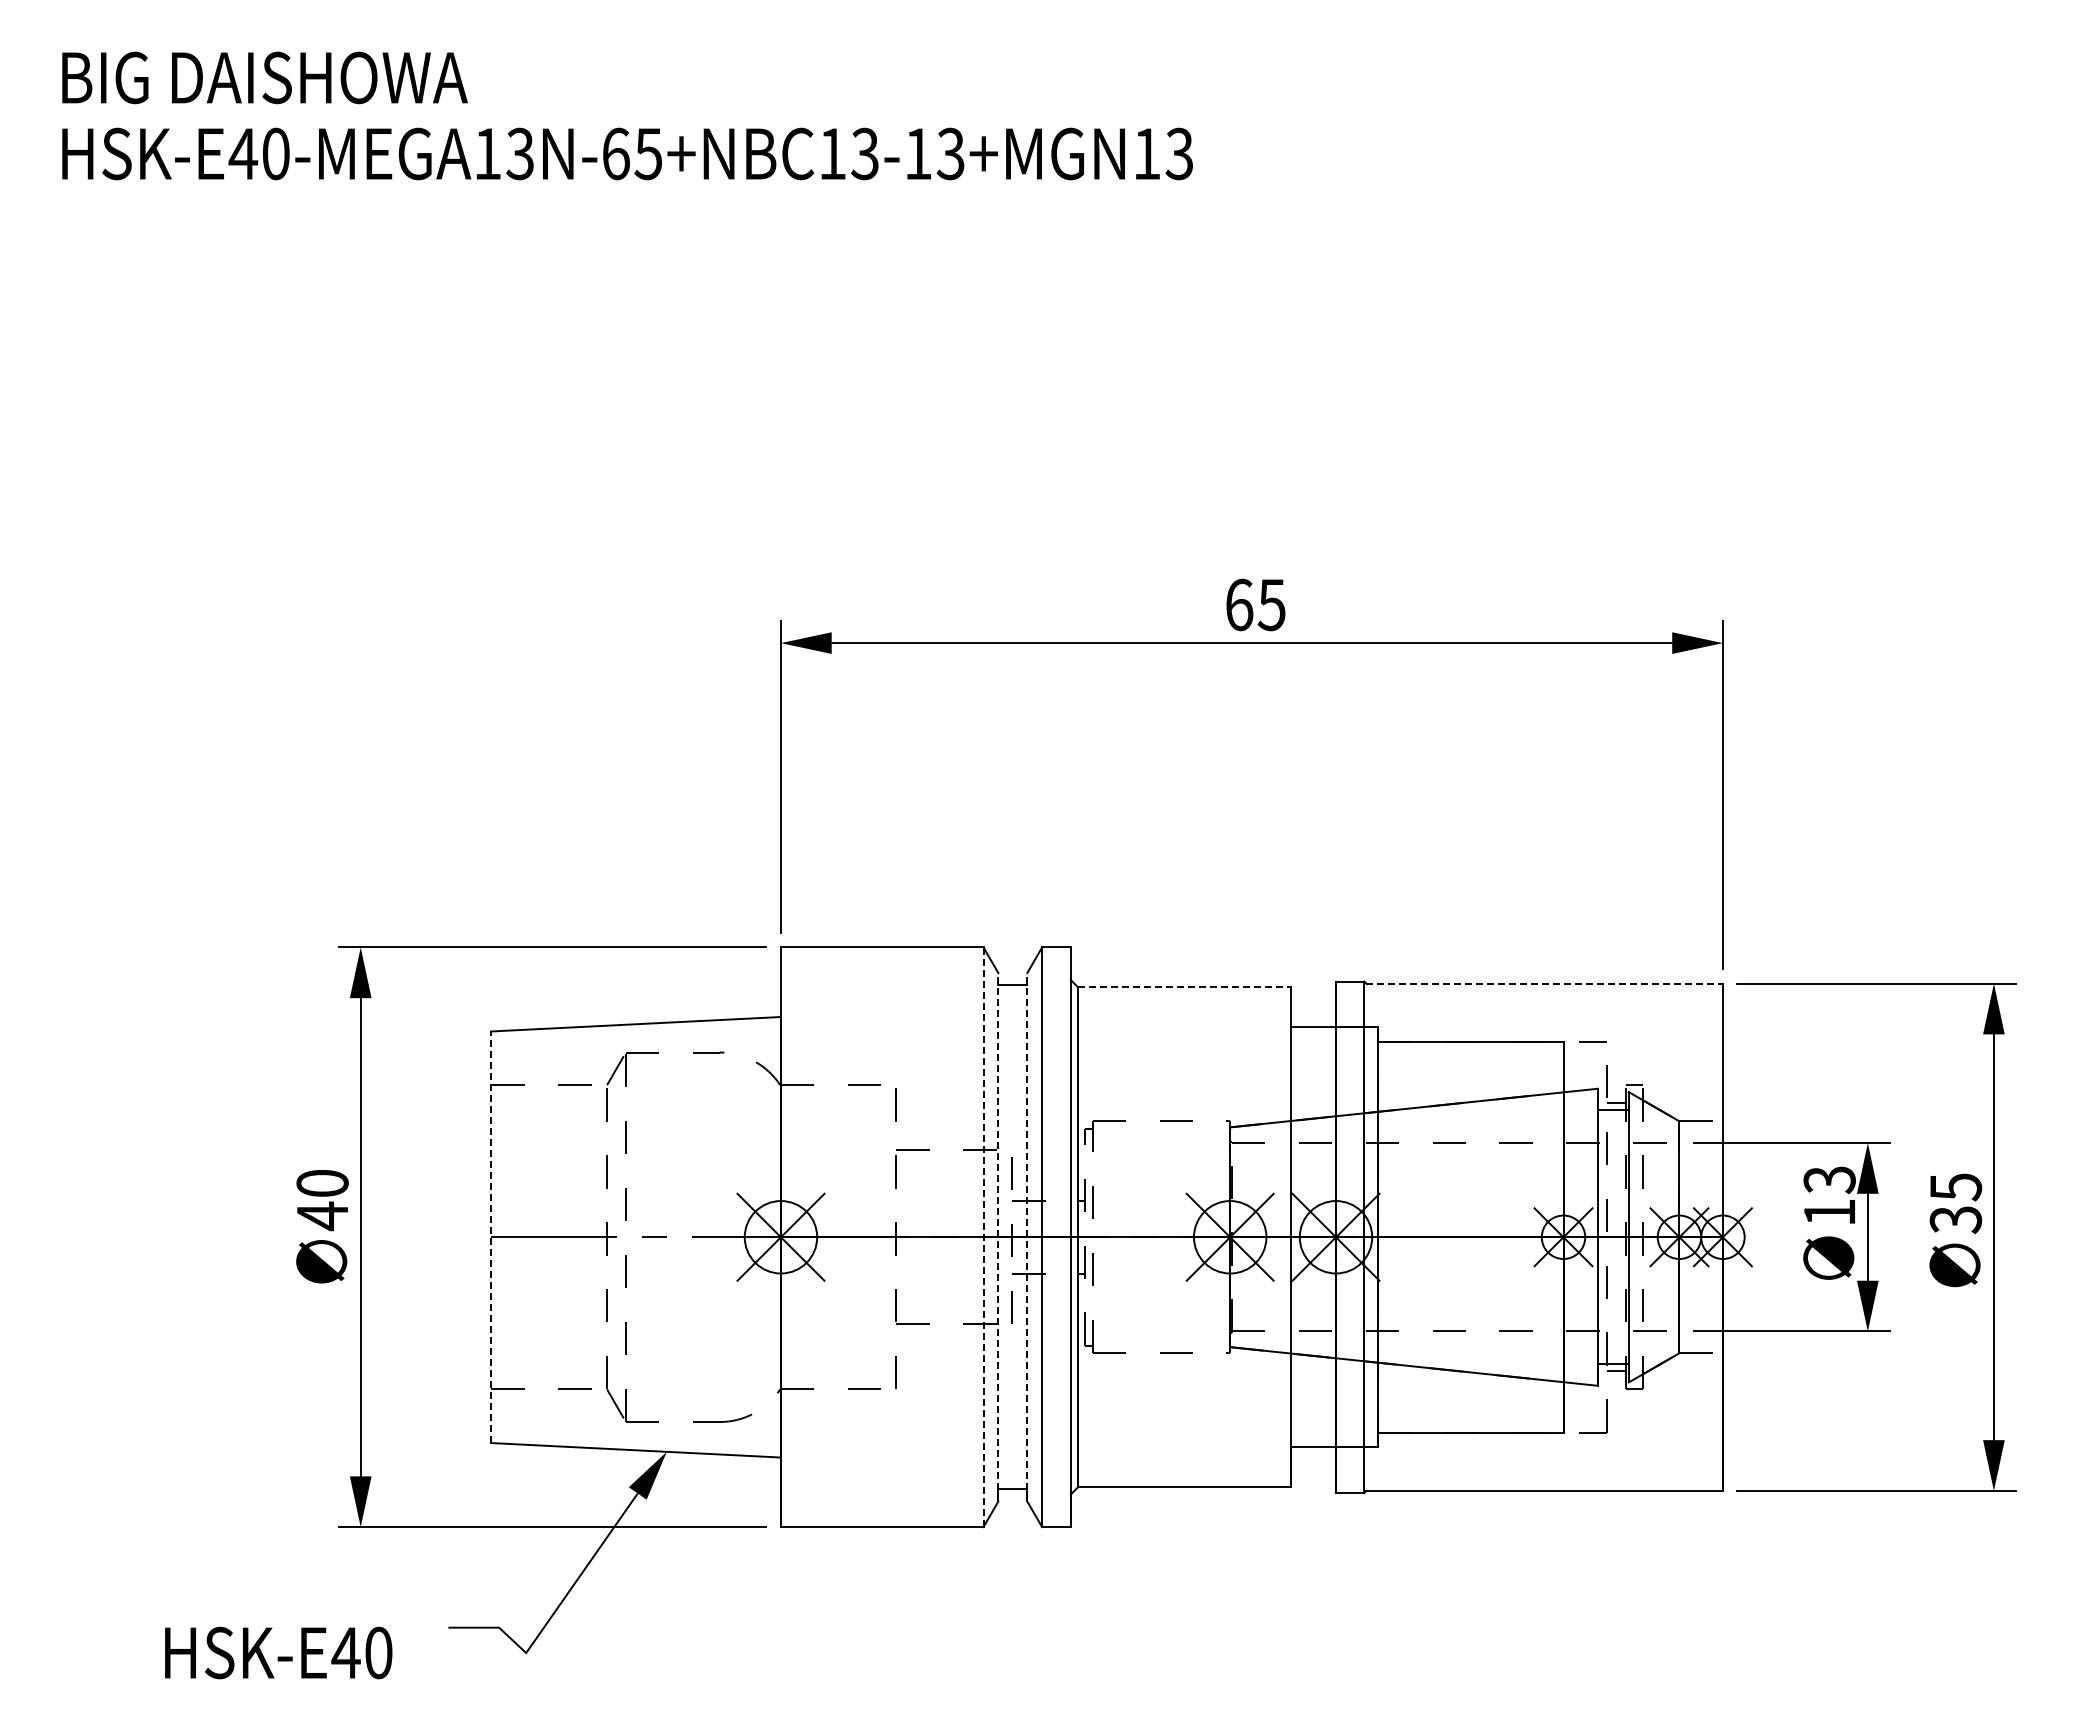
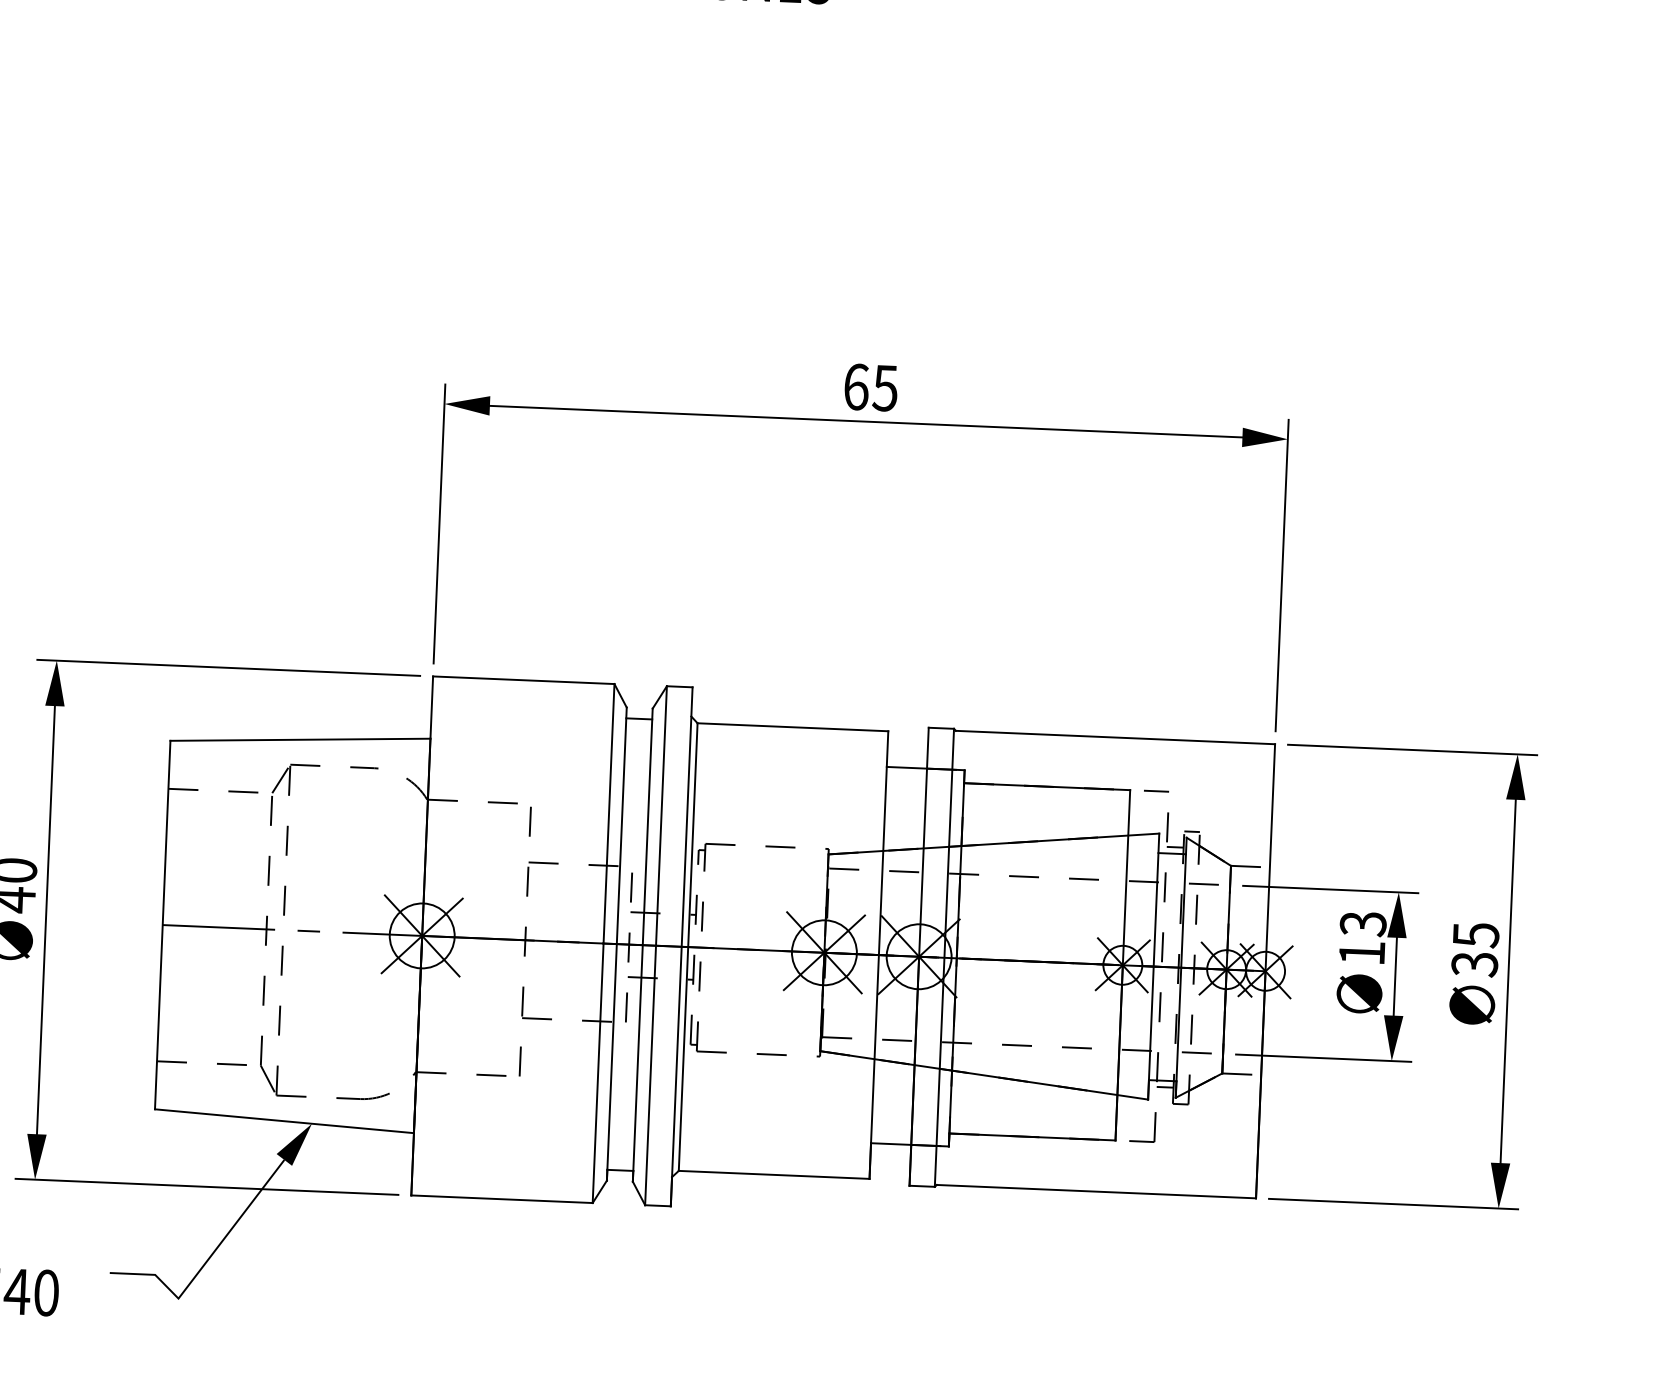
line: (1545, 983) -> (1116, 737), dashed -> solid
line: (1184, 987) -> (792, 727), dashed -> solid
line: (998, 1236) -> (616, 943), dashed -> solid
line: (1027, 1236) -> (642, 944), dashed -> solid
line: (491, 1237) -> (163, 925), dashed -> solid
line: (983, 1237) -> (603, 943), dashed -> solid

